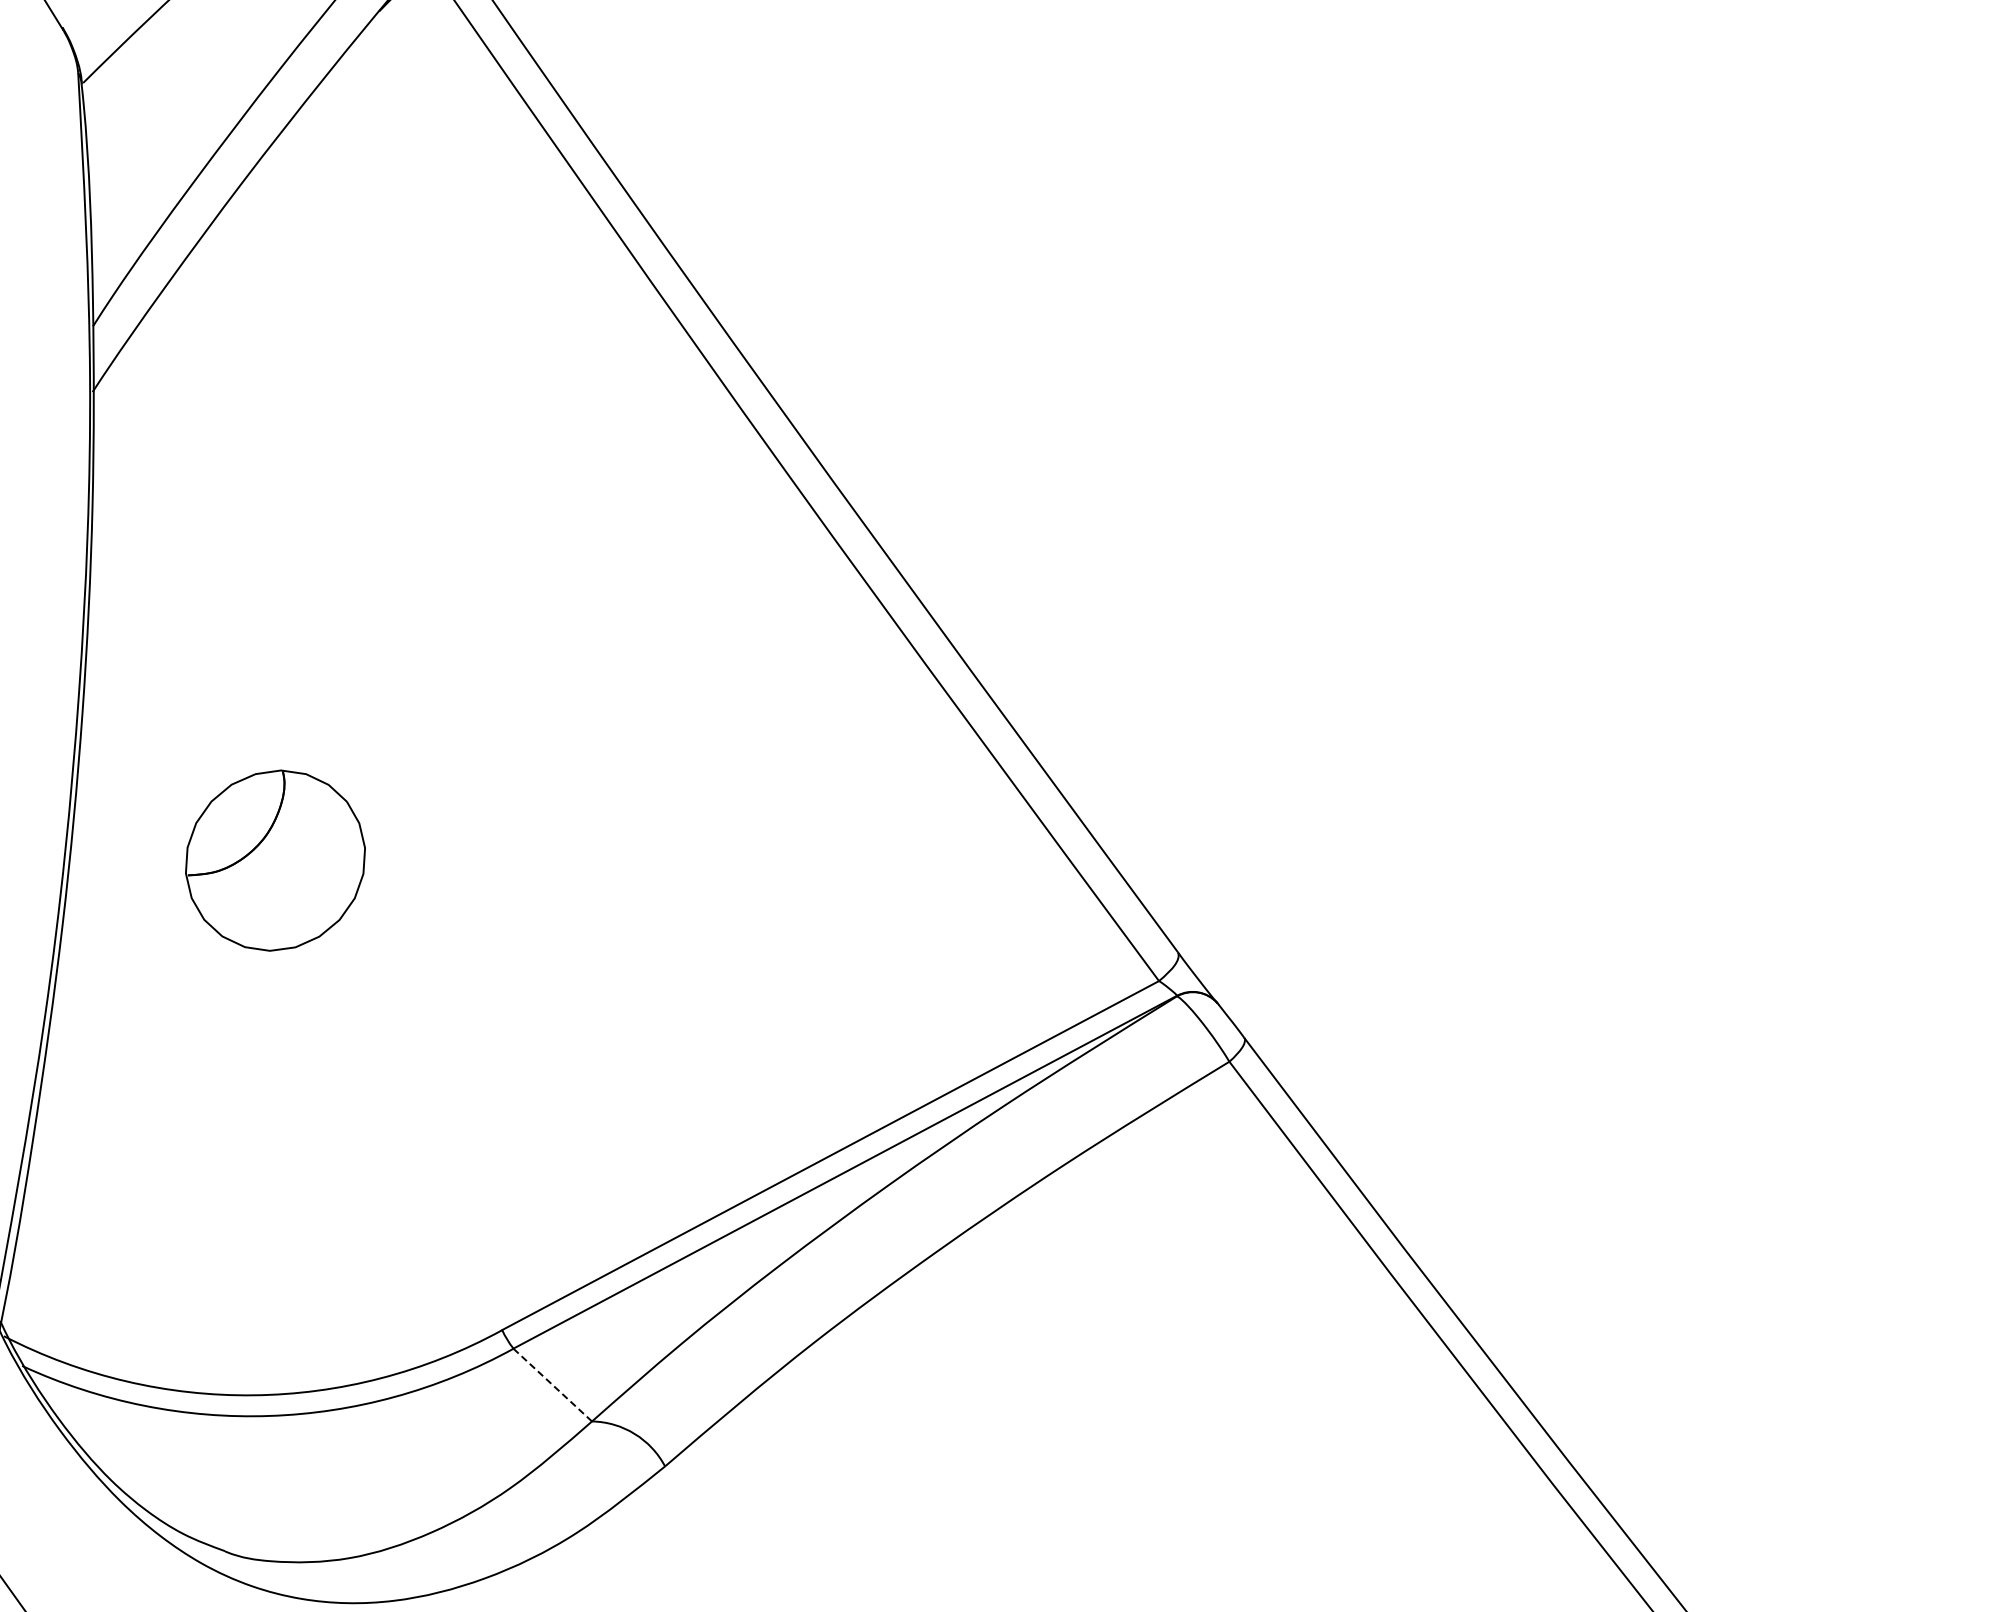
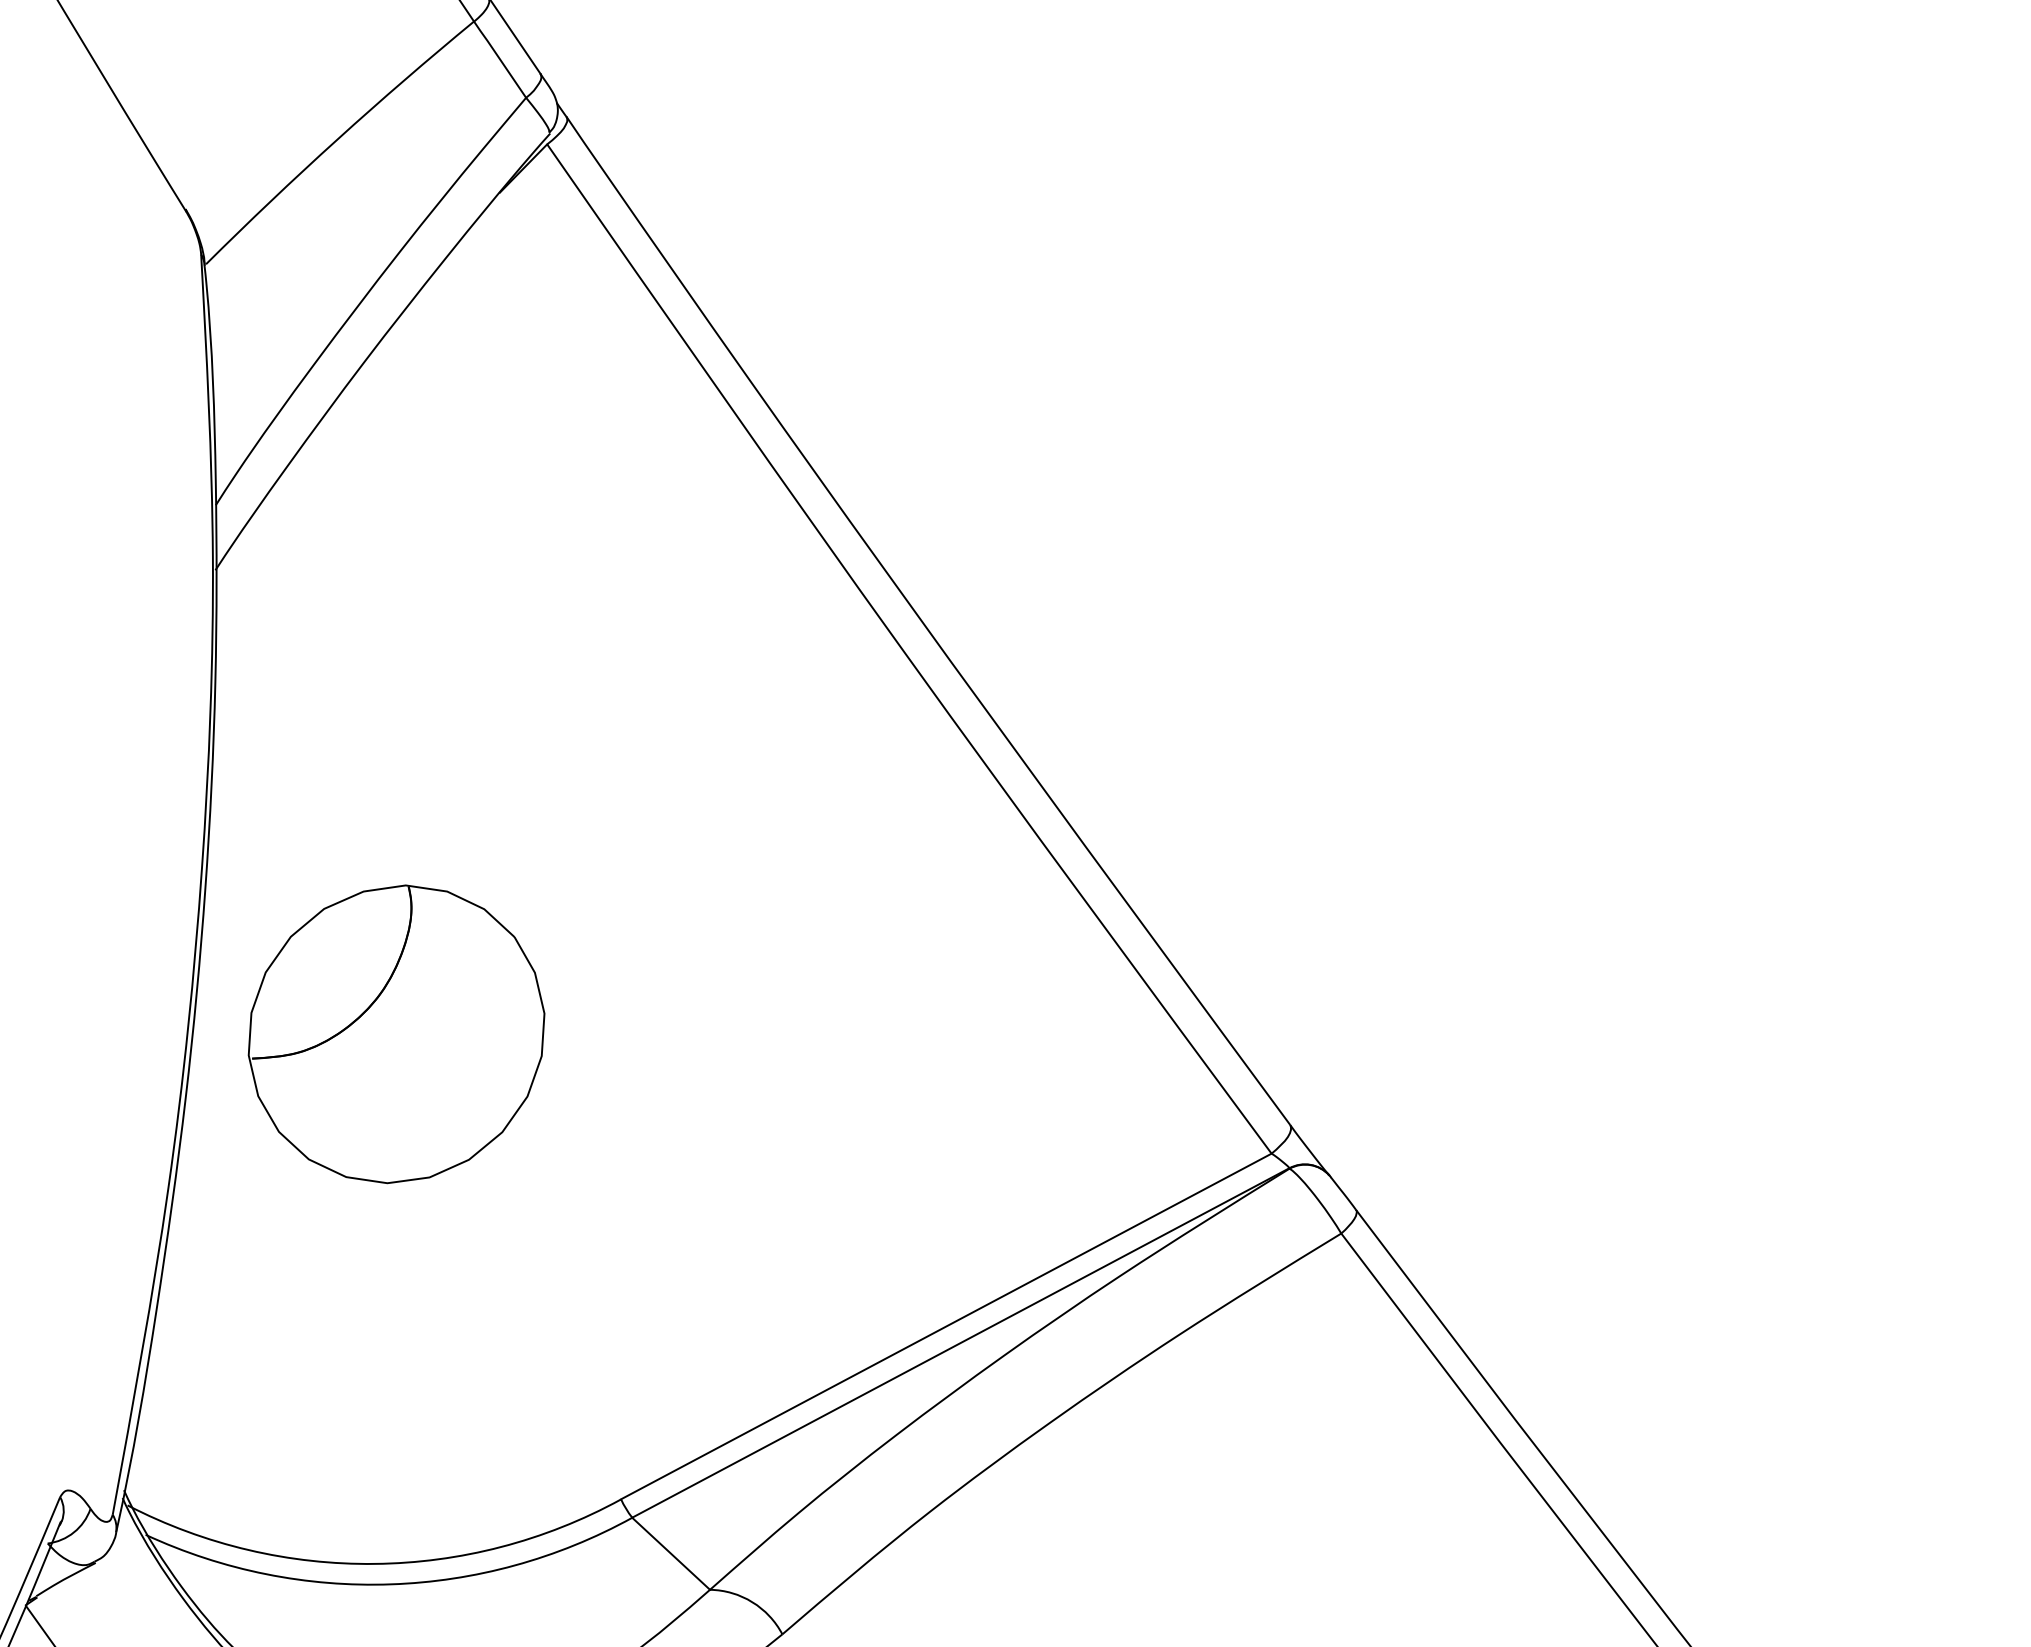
part: (275, 860) -> (396, 1034), size x1.67
line: (552, 1384) -> (670, 1553), dashed -> solid

